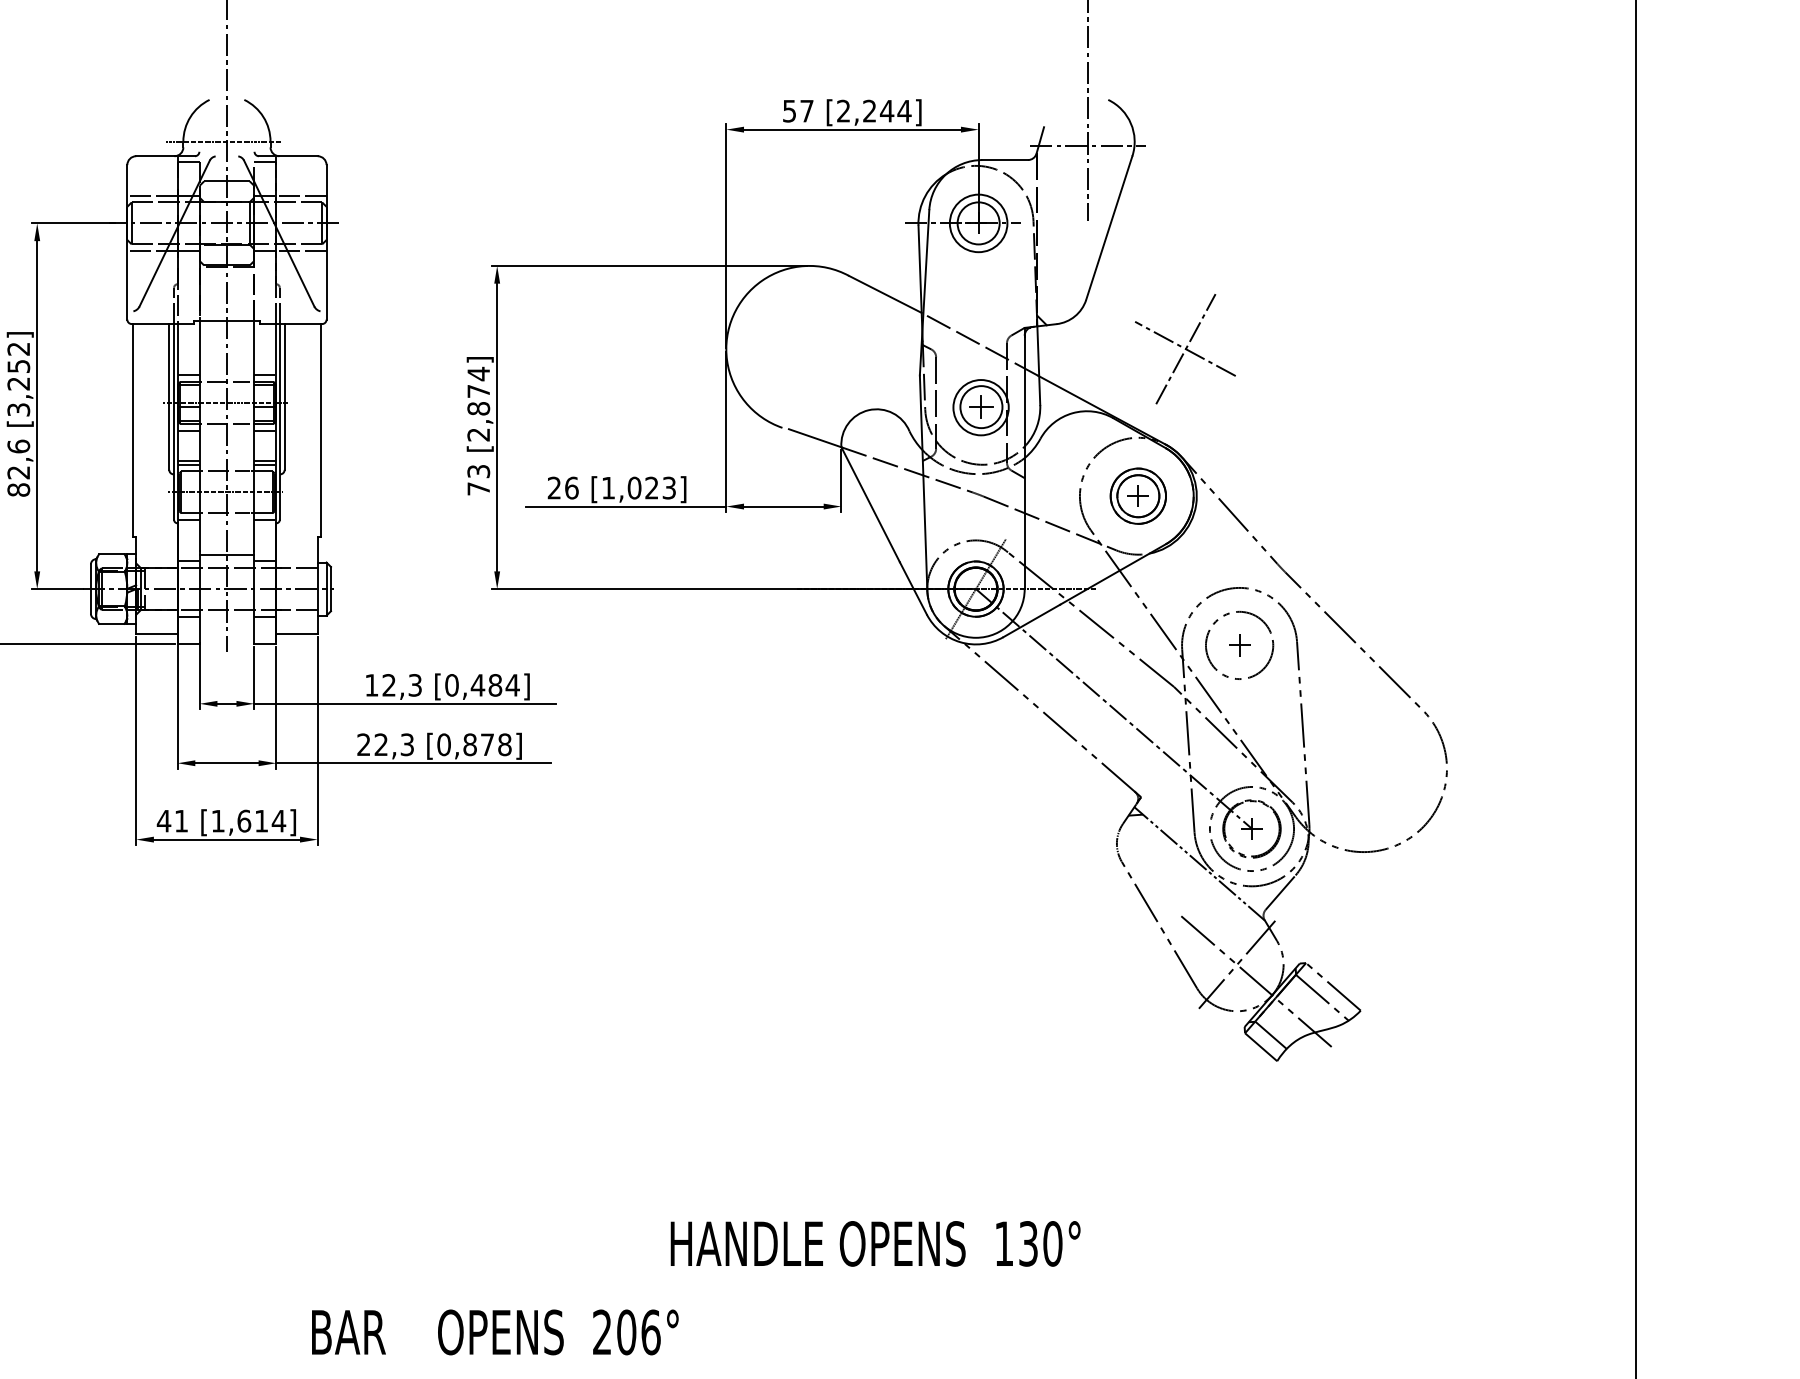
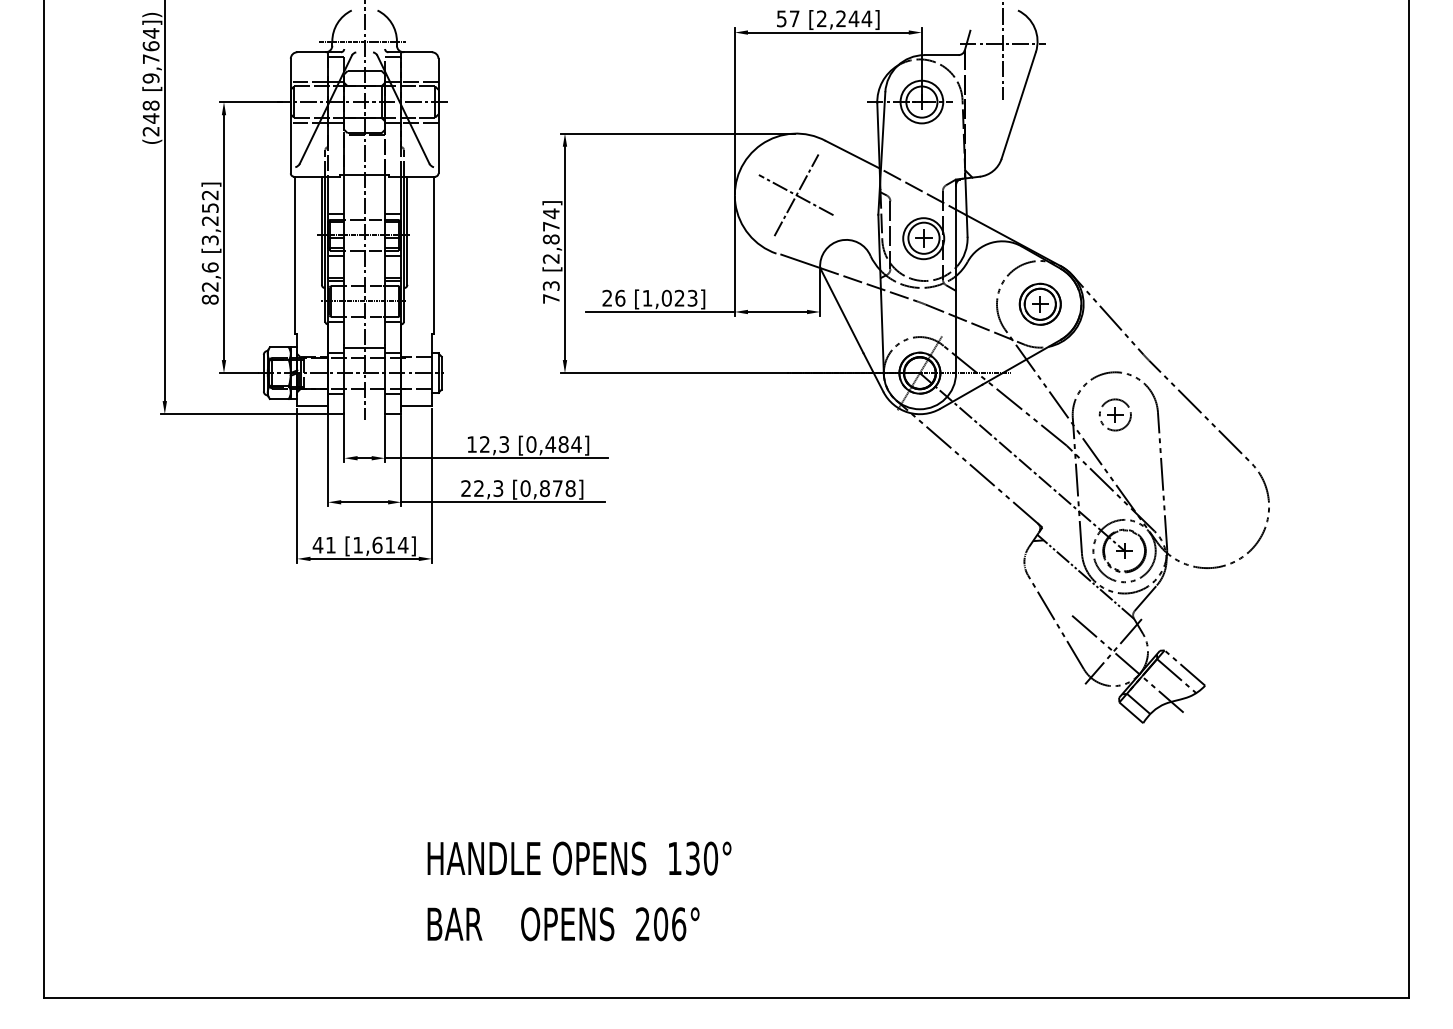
part: (1184, 349) -> (795, 195), moved
circle: (1238, 644) -> (1114, 414), size x0.62
text: (875, 1243) -> (579, 858), moved

